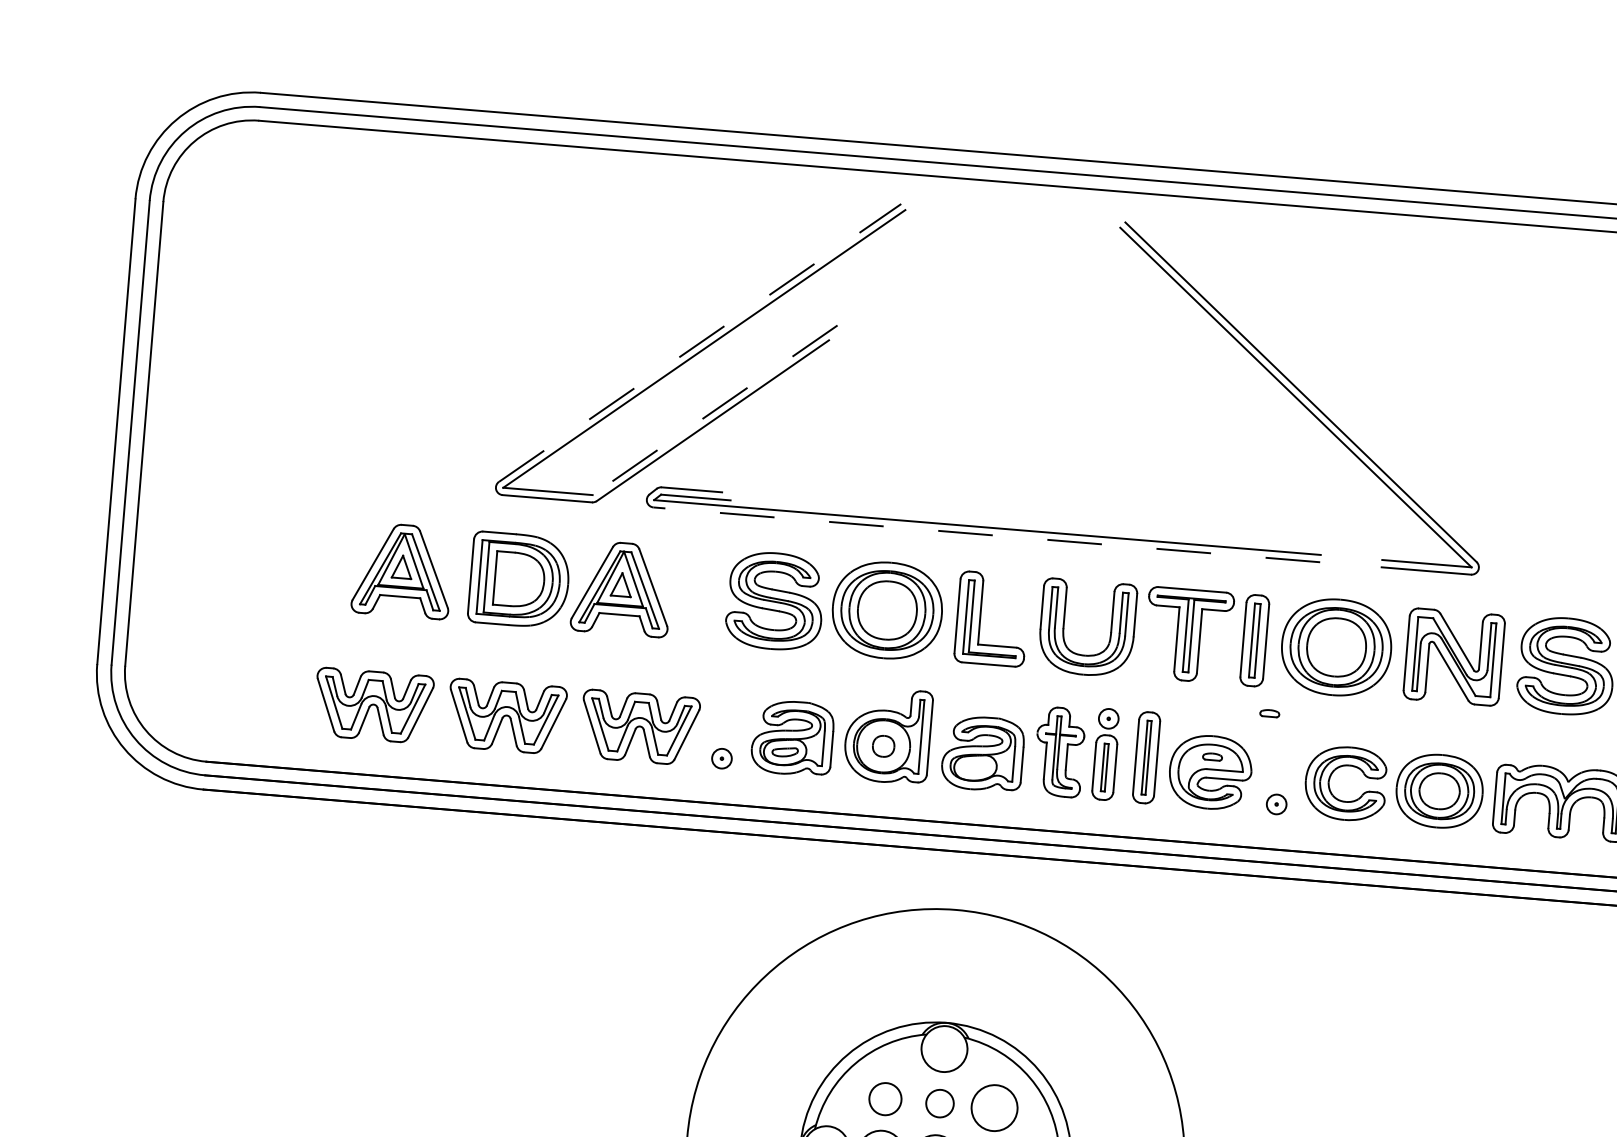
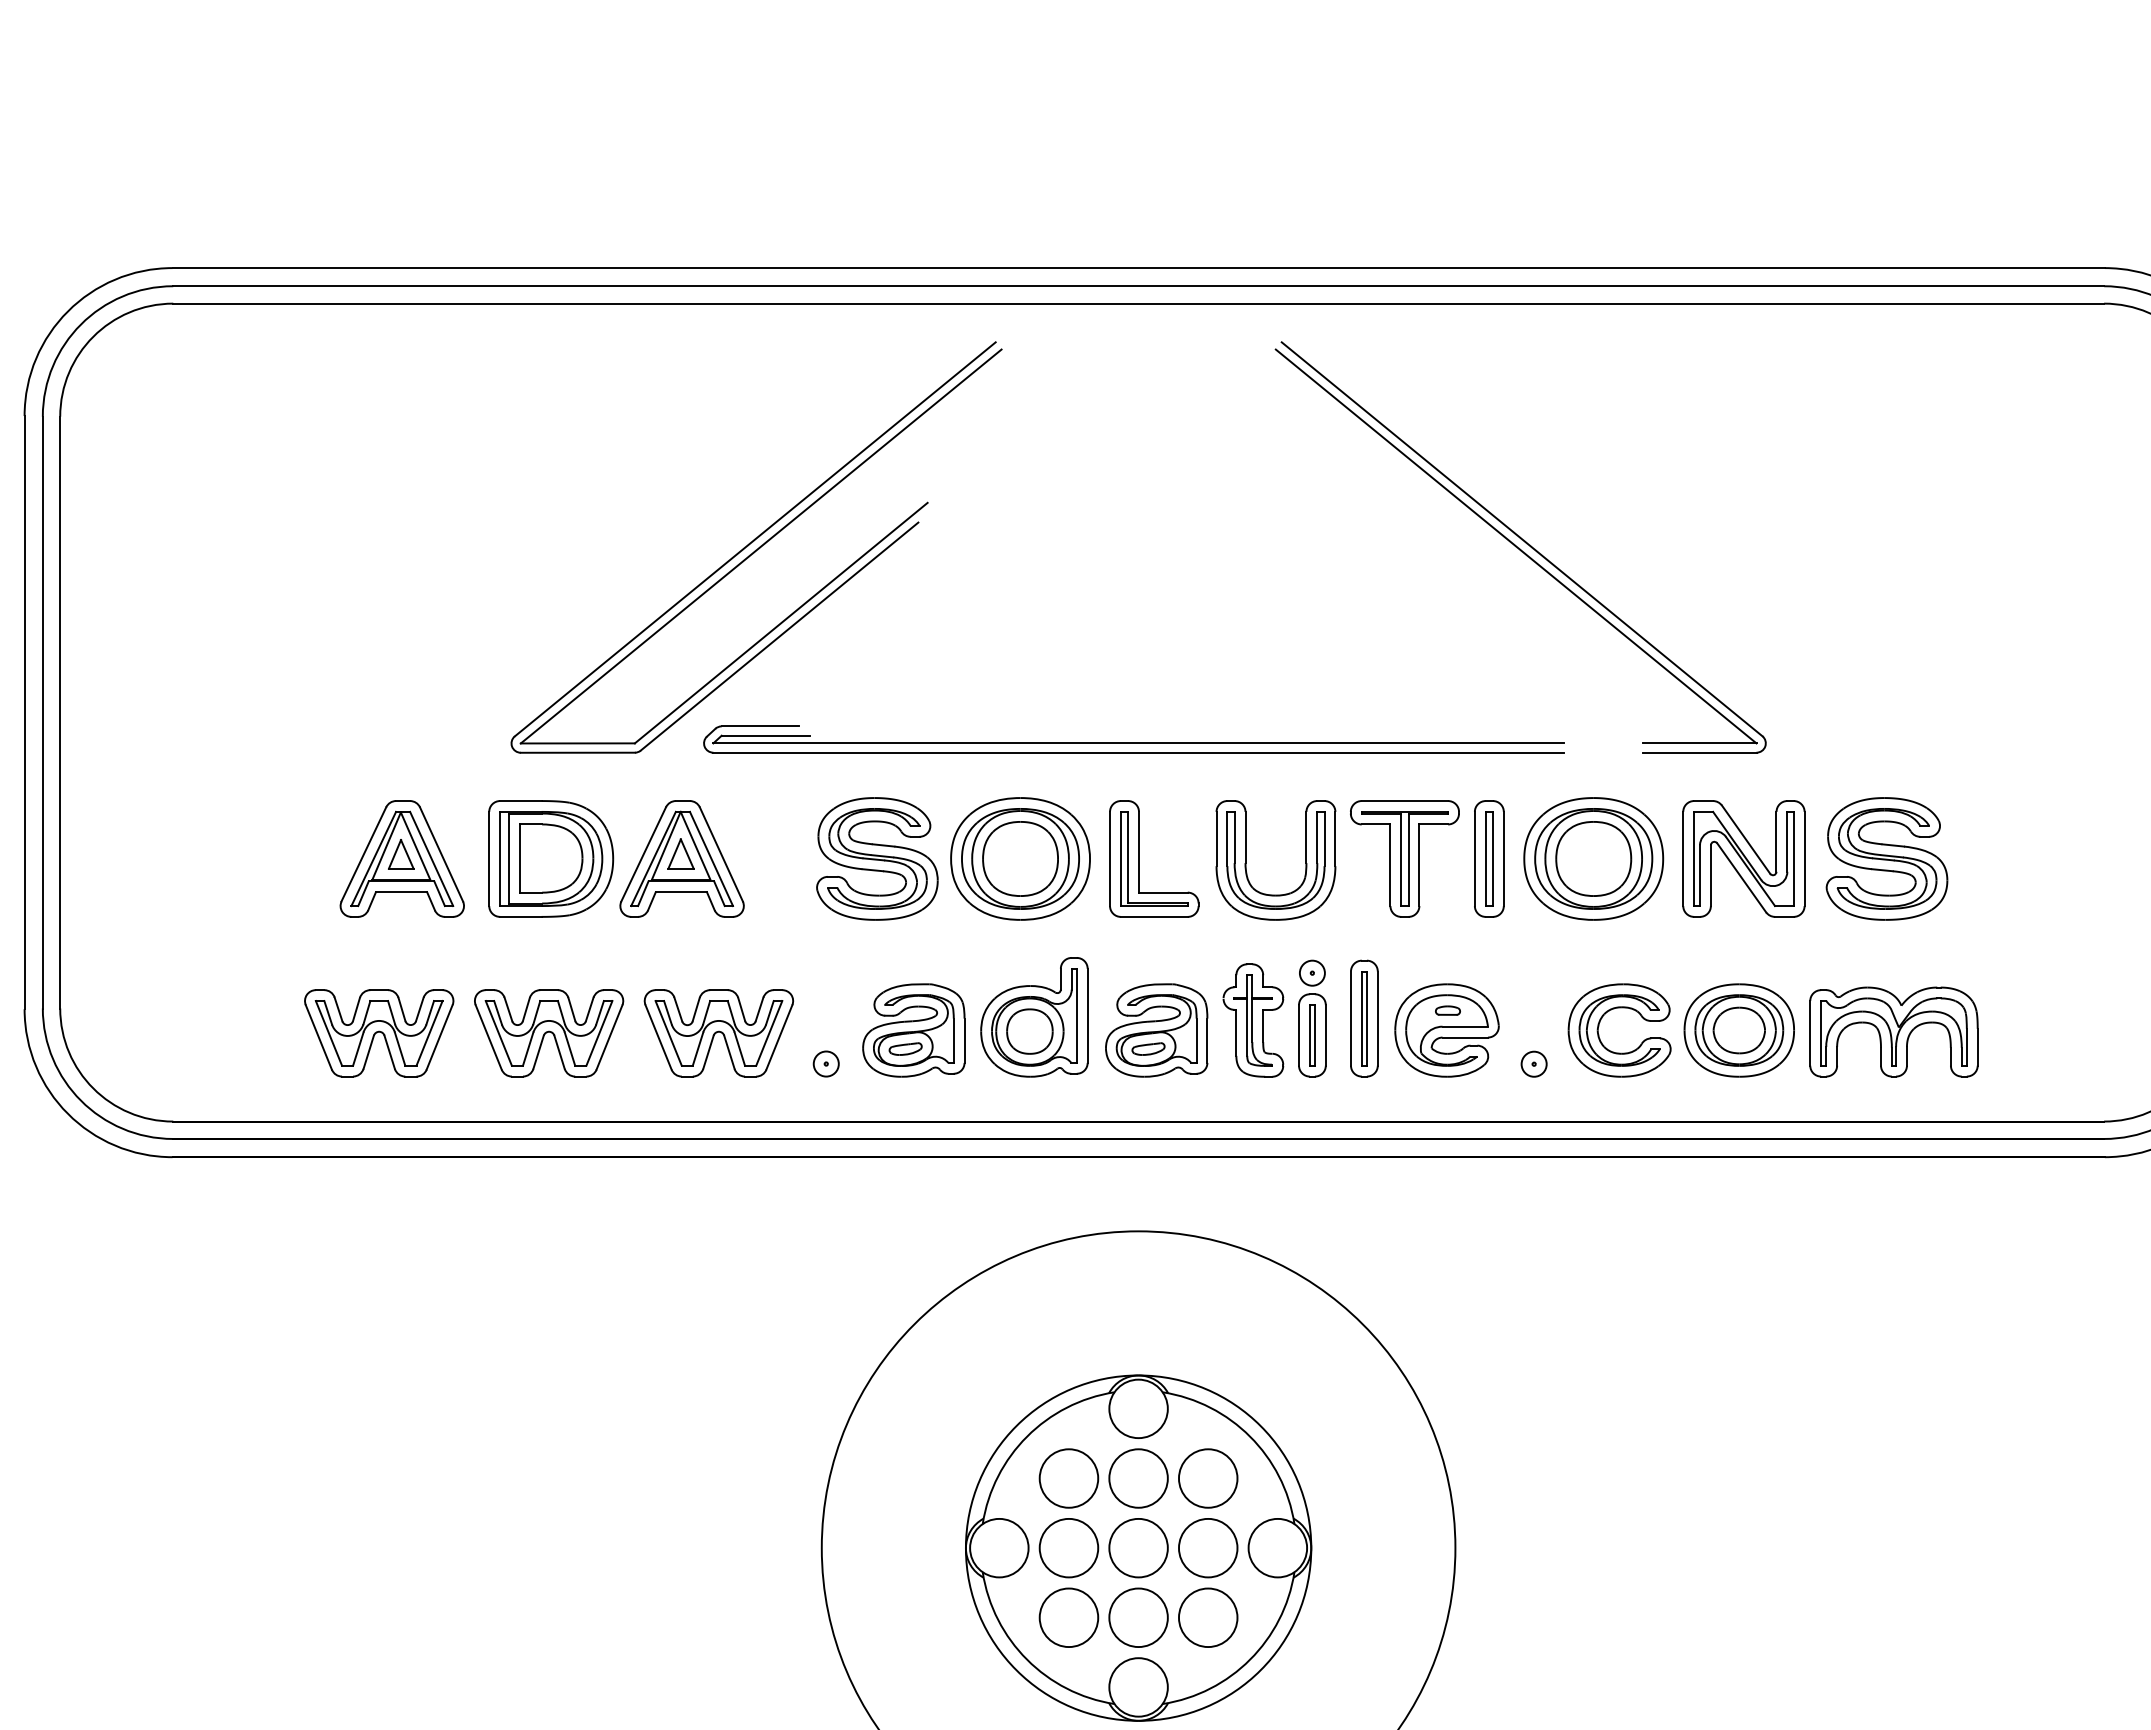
line: (700, 343) -> (755, 539), dashed -> solid
line: (714, 410) -> (780, 623), dashed -> solid
line: (986, 534) -> (1138, 752), dashed -> solid
part: (1269, 713) -> (1515, 949), removed
part: (883, 746) -> (1029, 1031), size x1.67
part: (975, 767) -> (1148, 1048), added
circle: (885, 1099) -> (1068, 1478), size x1.43
circle: (939, 1103) -> (1138, 1478), size x1.67

